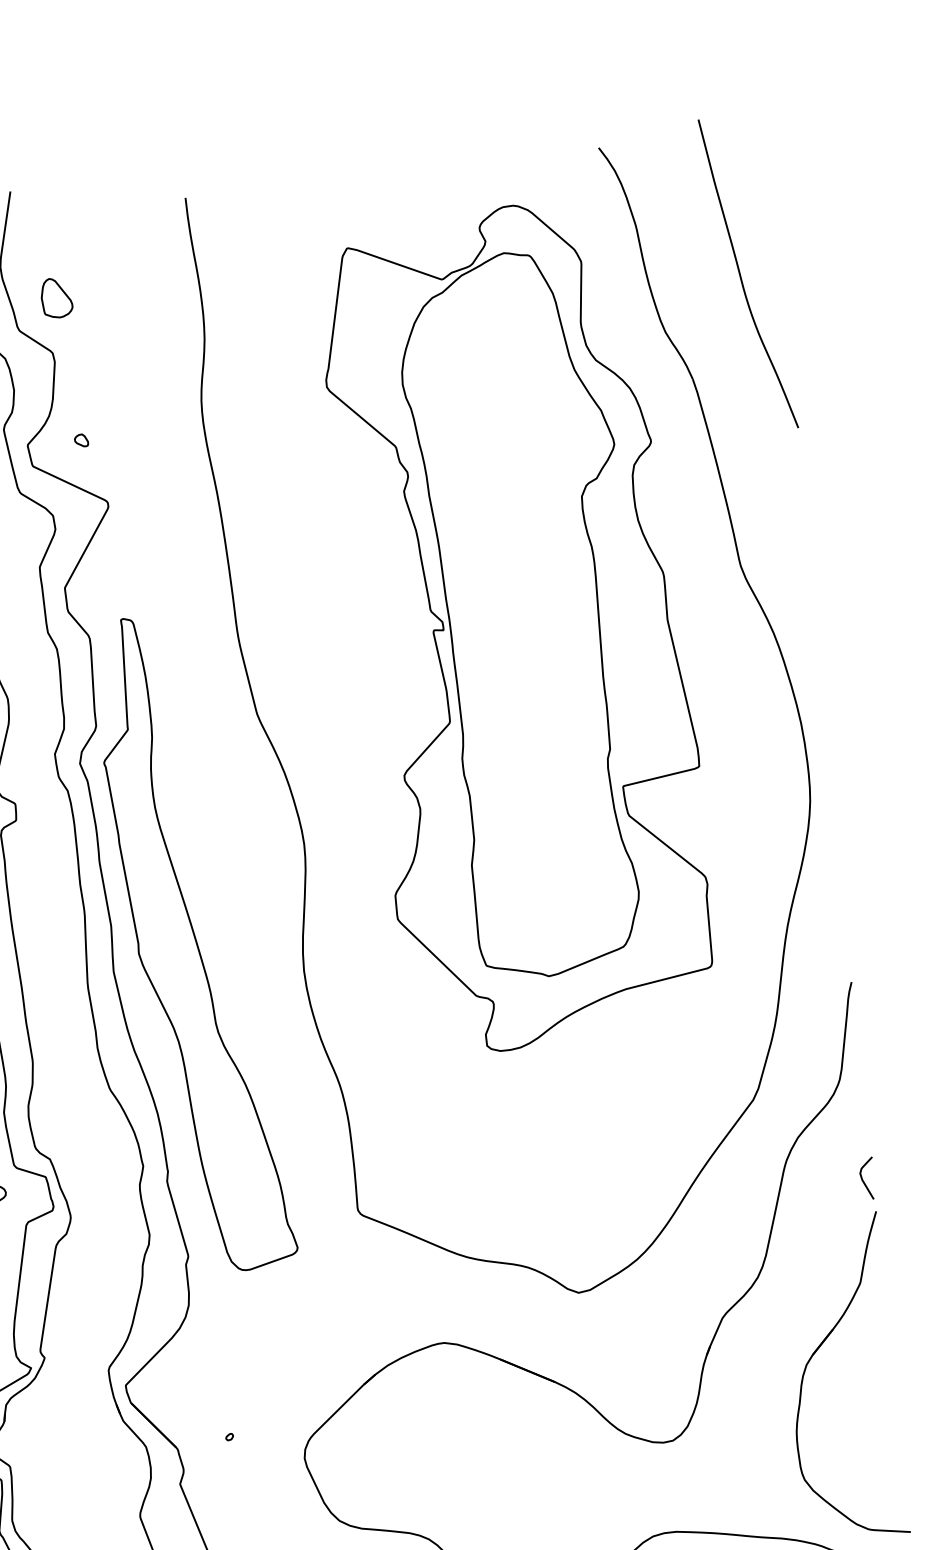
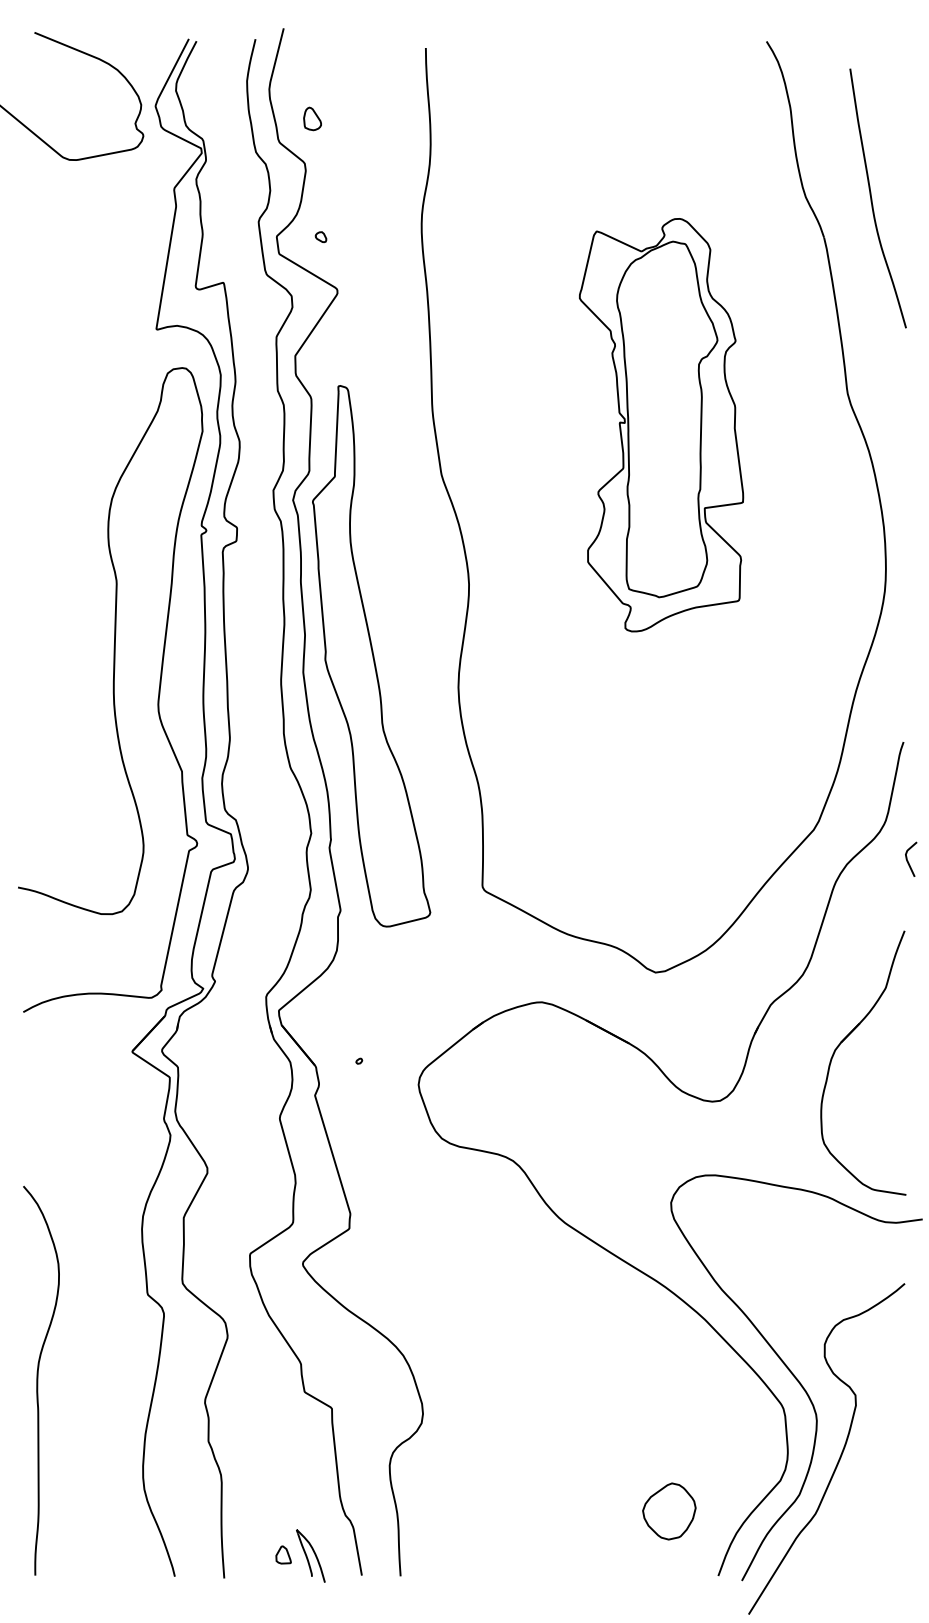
curve: (741, 274) -> (872, 198), moved
part: (56, 297) -> (312, 118), size x0.7
part: (518, 626) -> (661, 424), size x0.6
curve: (864, 1180) -> (908, 860), moved

